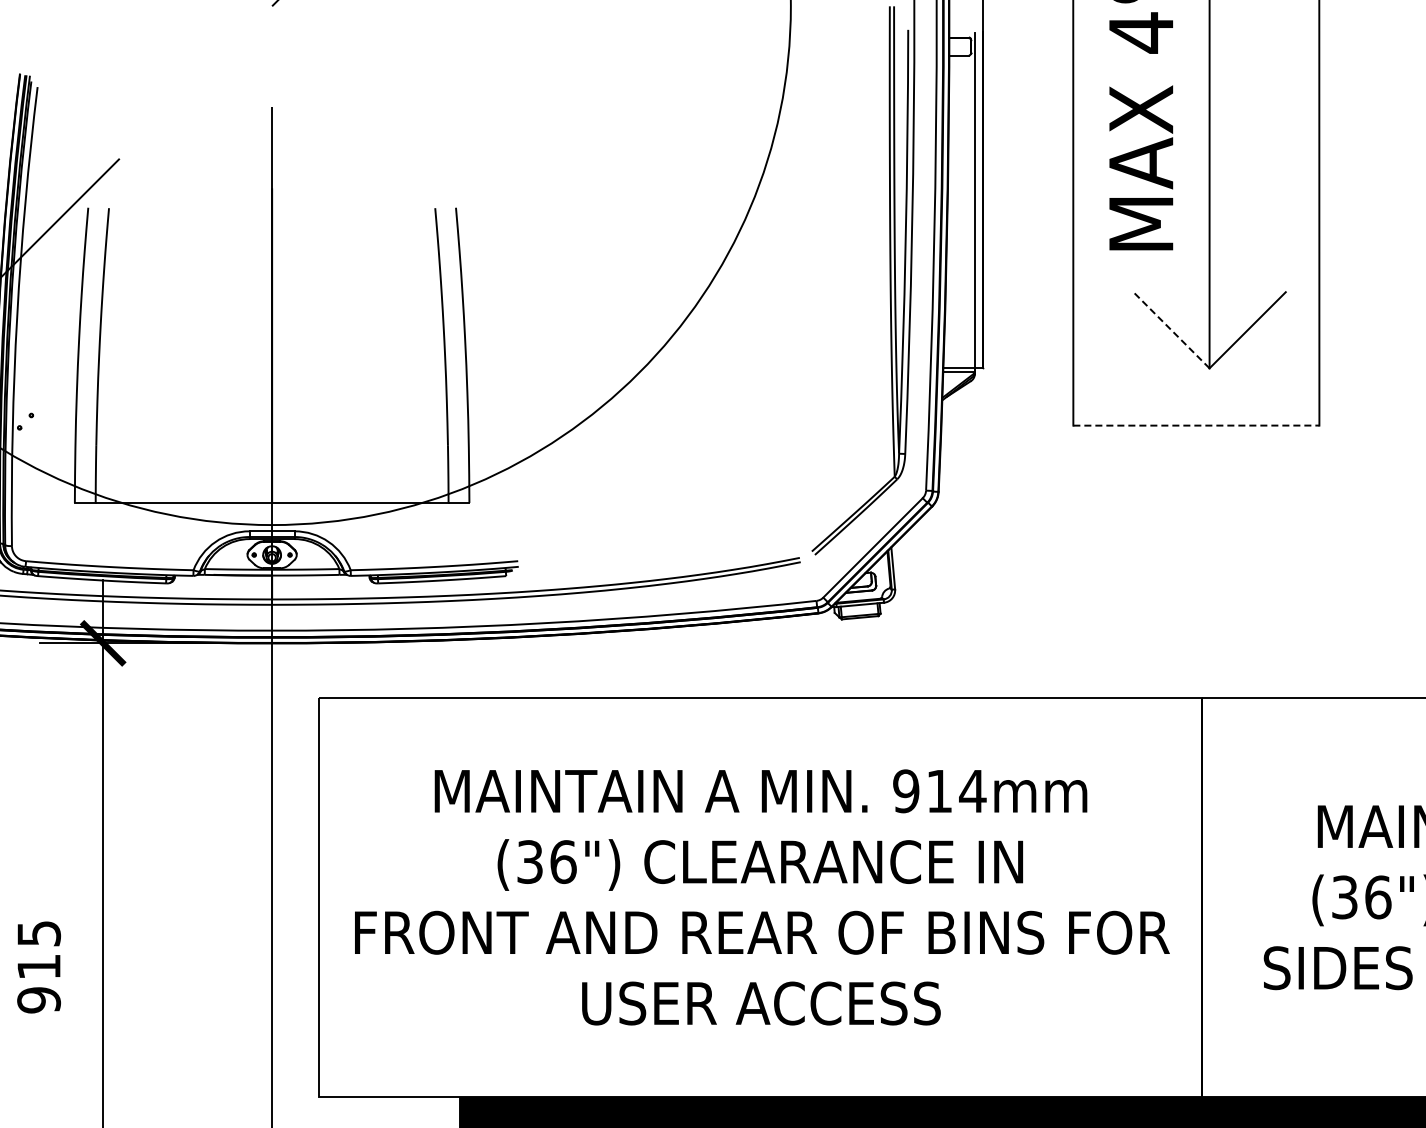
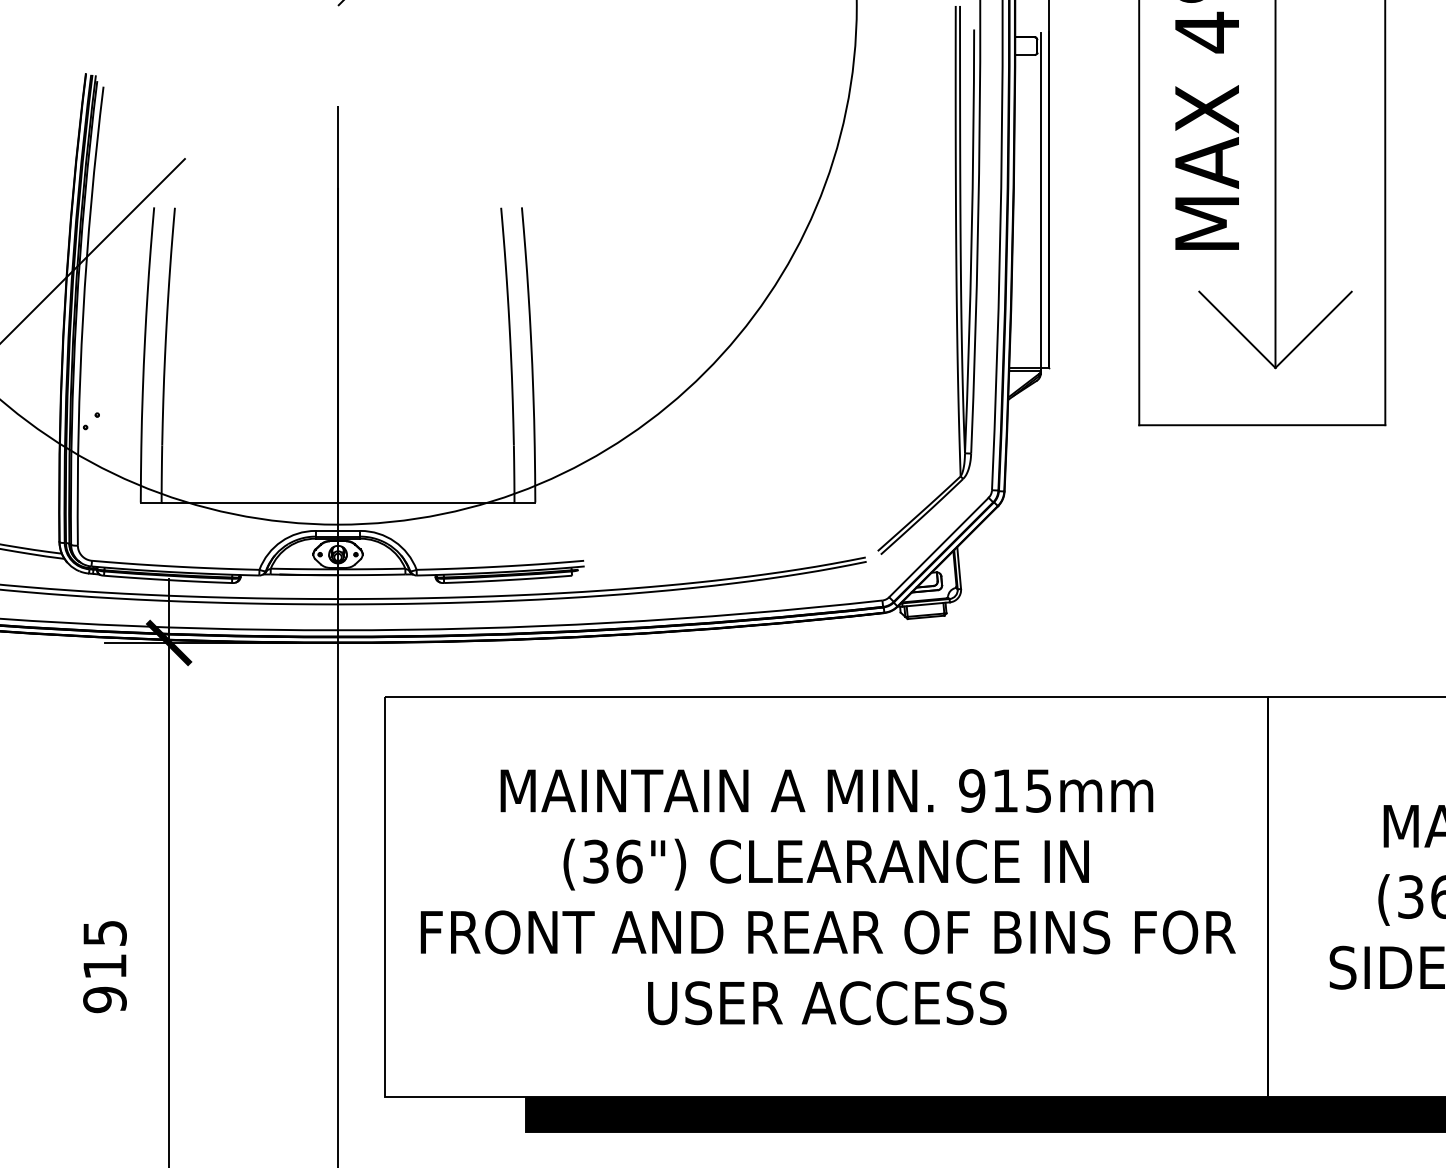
line: (1171, 329) -> (1237, 329), dashed -> solid
line: (1196, 425) -> (1262, 425), dashed -> solid
text: (972, 790) -> (1038, 790), 914mm -> 915mm

